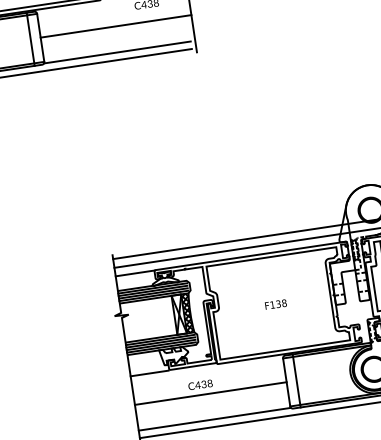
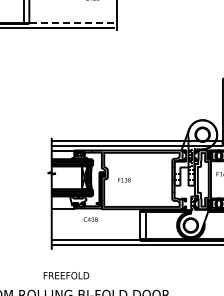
line: (116, 26) -> (73, 8), removed
line: (117, 52) -> (71, 23), solid -> dashed
text: (276, 304) -> (124, 180), moved
line: (210, 393) -> (95, 225), removed

